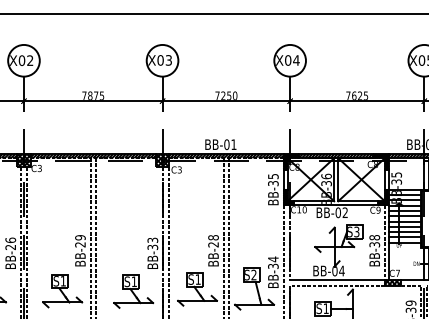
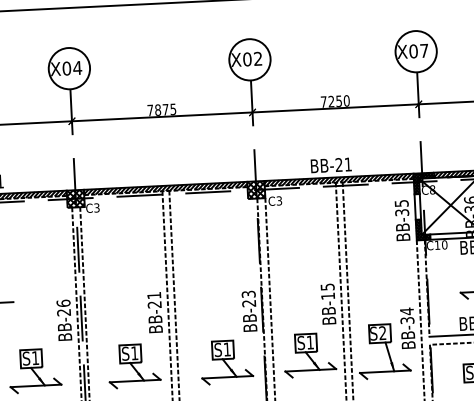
text: (29, 60) -> (76, 67), X02 -> X04
text: (168, 60) -> (257, 59), X03 -> X02
text: (296, 60) -> (424, 50), X04 -> X07
text: (226, 144) -> (338, 164), BB-01 -> BB-21
text: (80, 237) -> (154, 295), BB-29 -> BB-21
text: (213, 241) -> (327, 291), BB-28 -> BB-15
text: (153, 246) -> (249, 302), BB-33 -> BB-23

